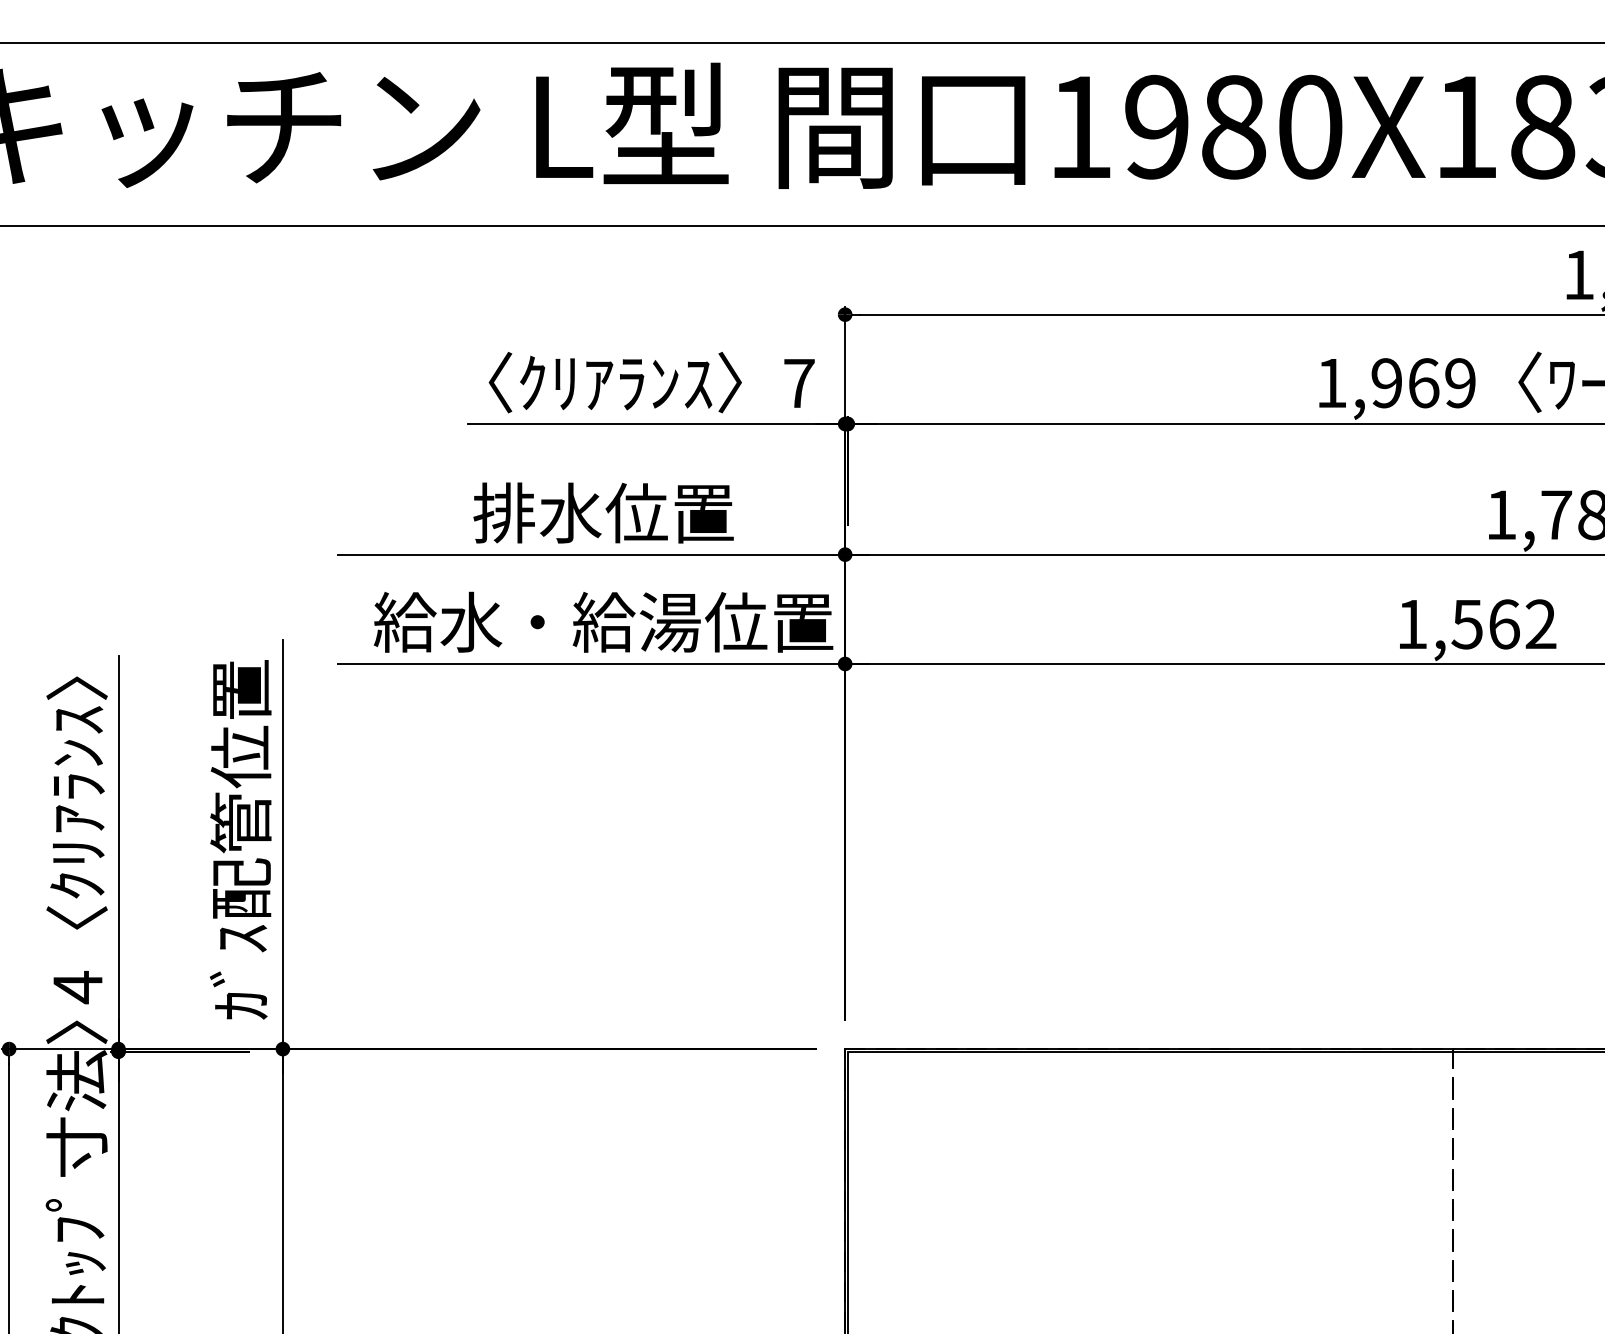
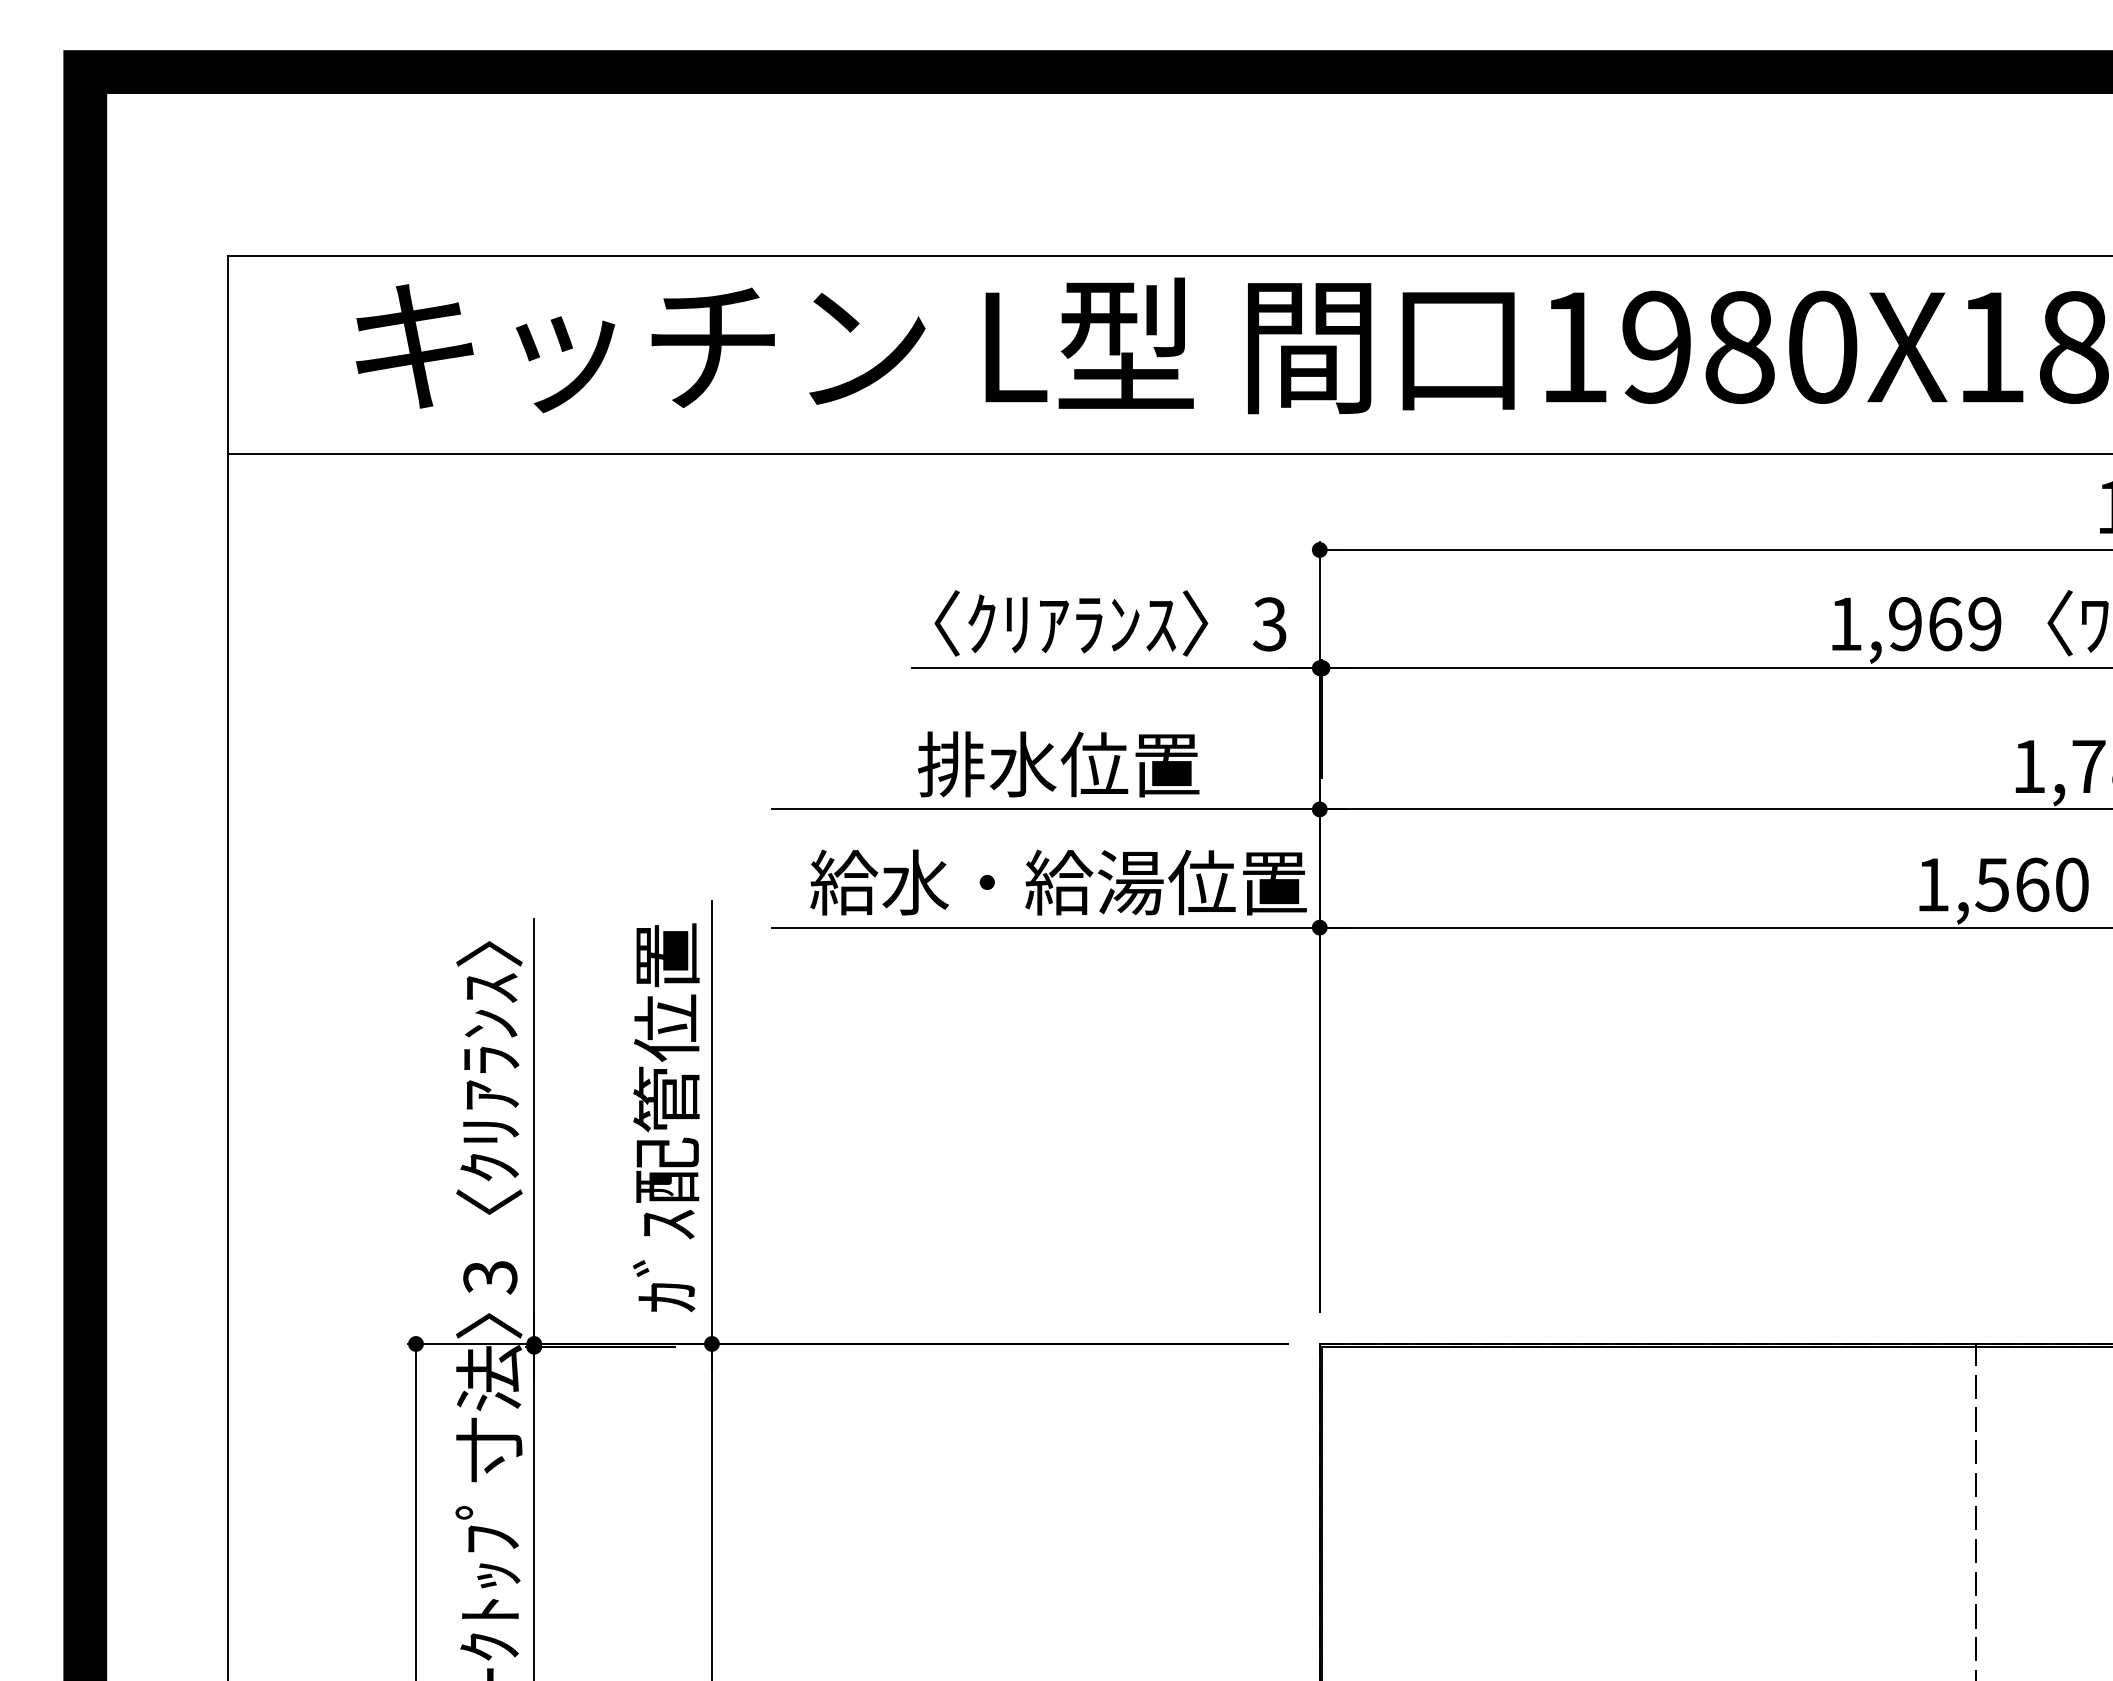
text: (798, 383) -> (1269, 624), 7 -> 3
text: (1540, 624) -> (2071, 884), 1,562 -> 1,560
text: (78, 987) -> (490, 1277), 4 -> 3

